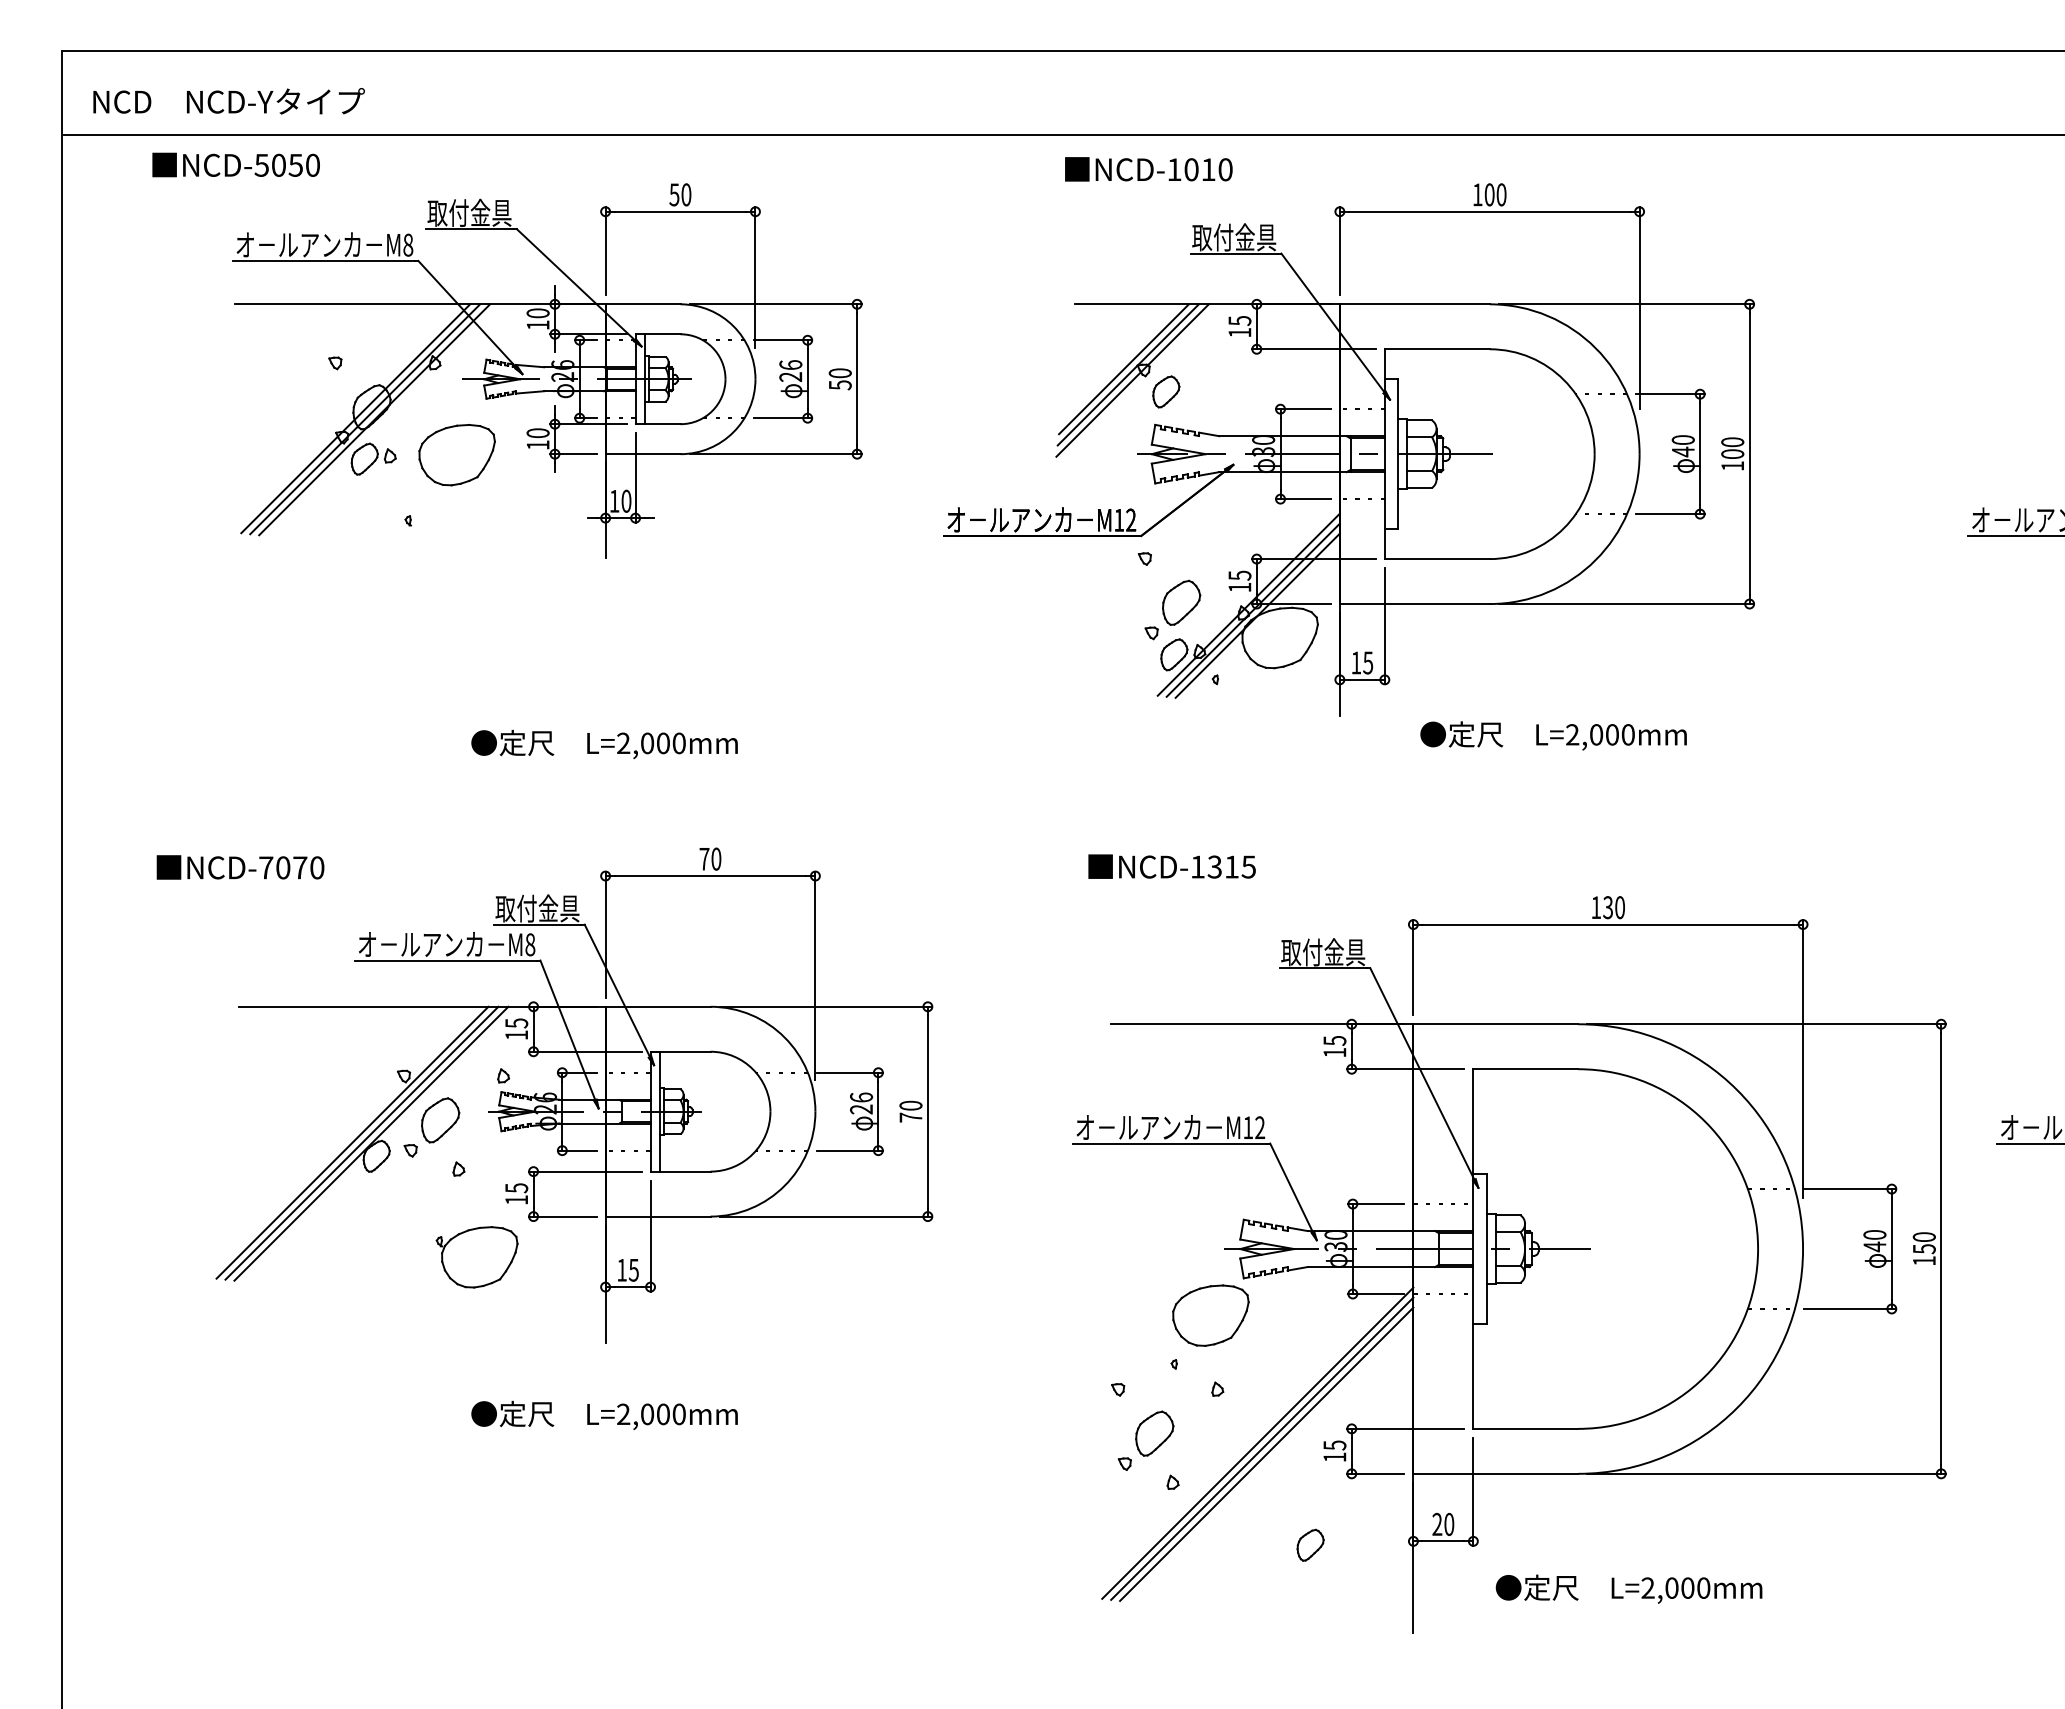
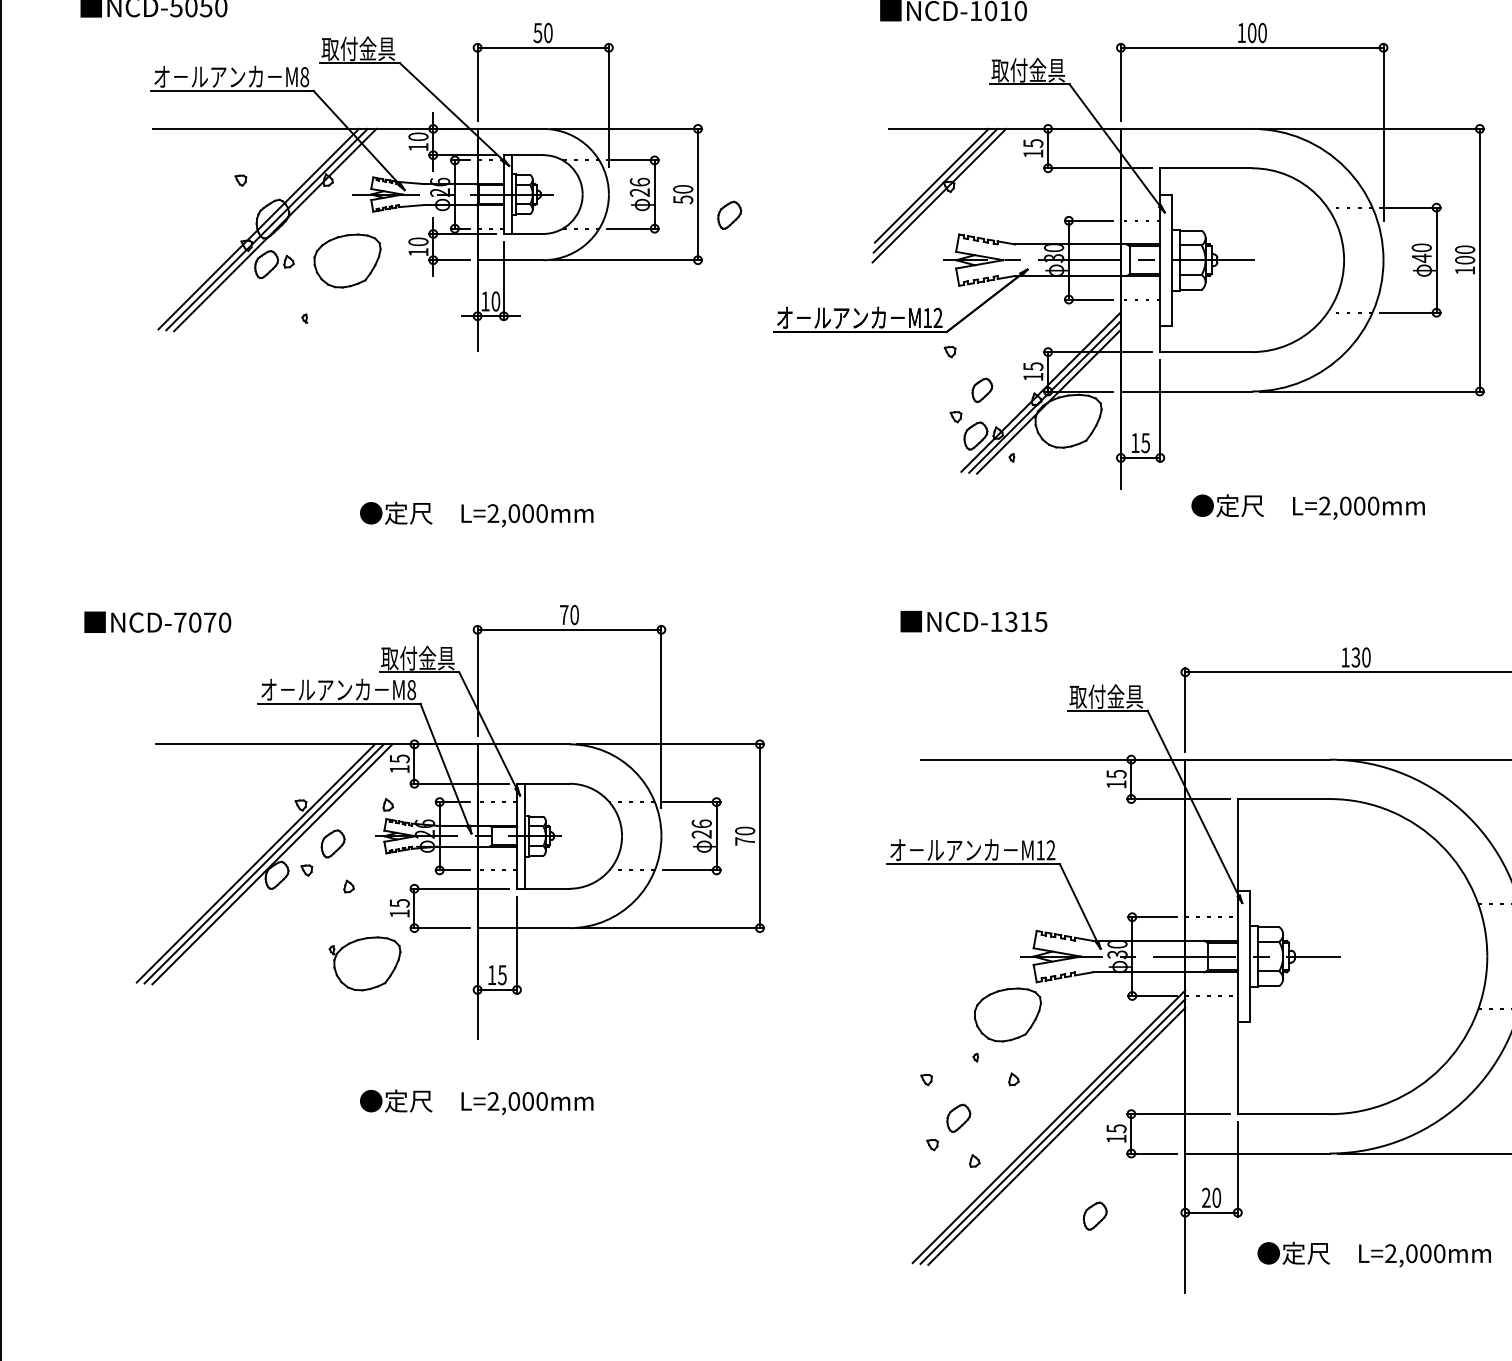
part: (1166, 391) -> (729, 214), moved
part: (1181, 602) -> (982, 390), size x0.6
part: (440, 1120) -> (332, 843), size x0.7
part: (1154, 1433) -> (958, 1118), size x0.7

